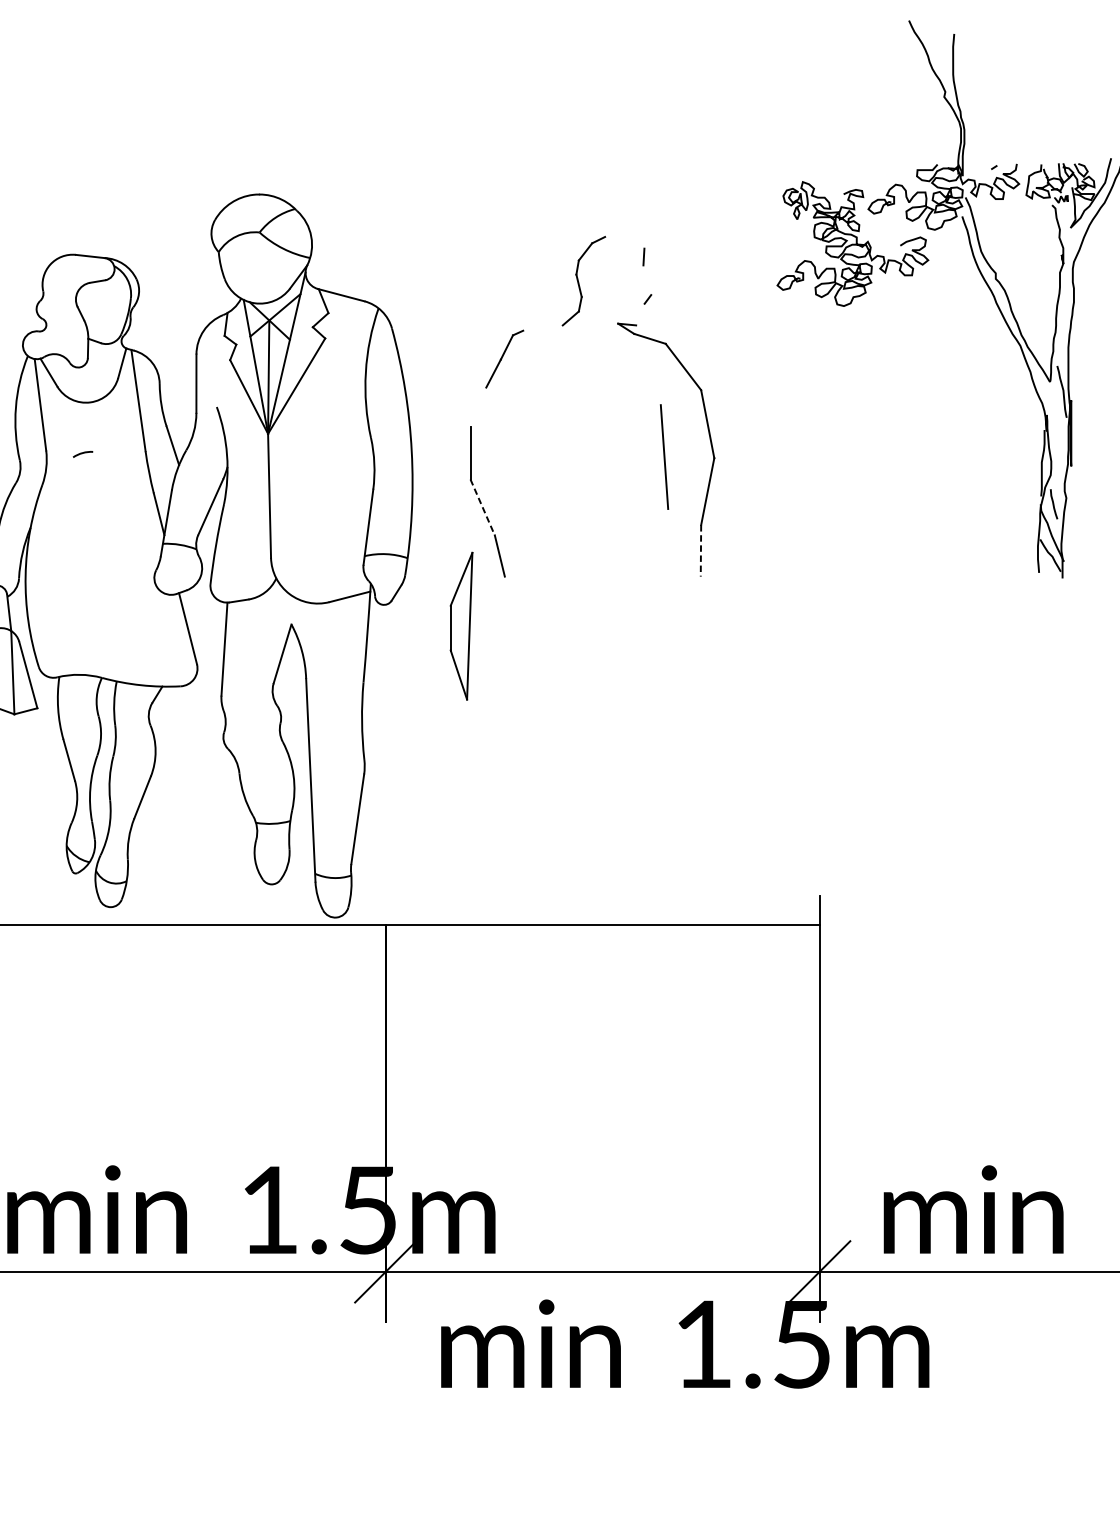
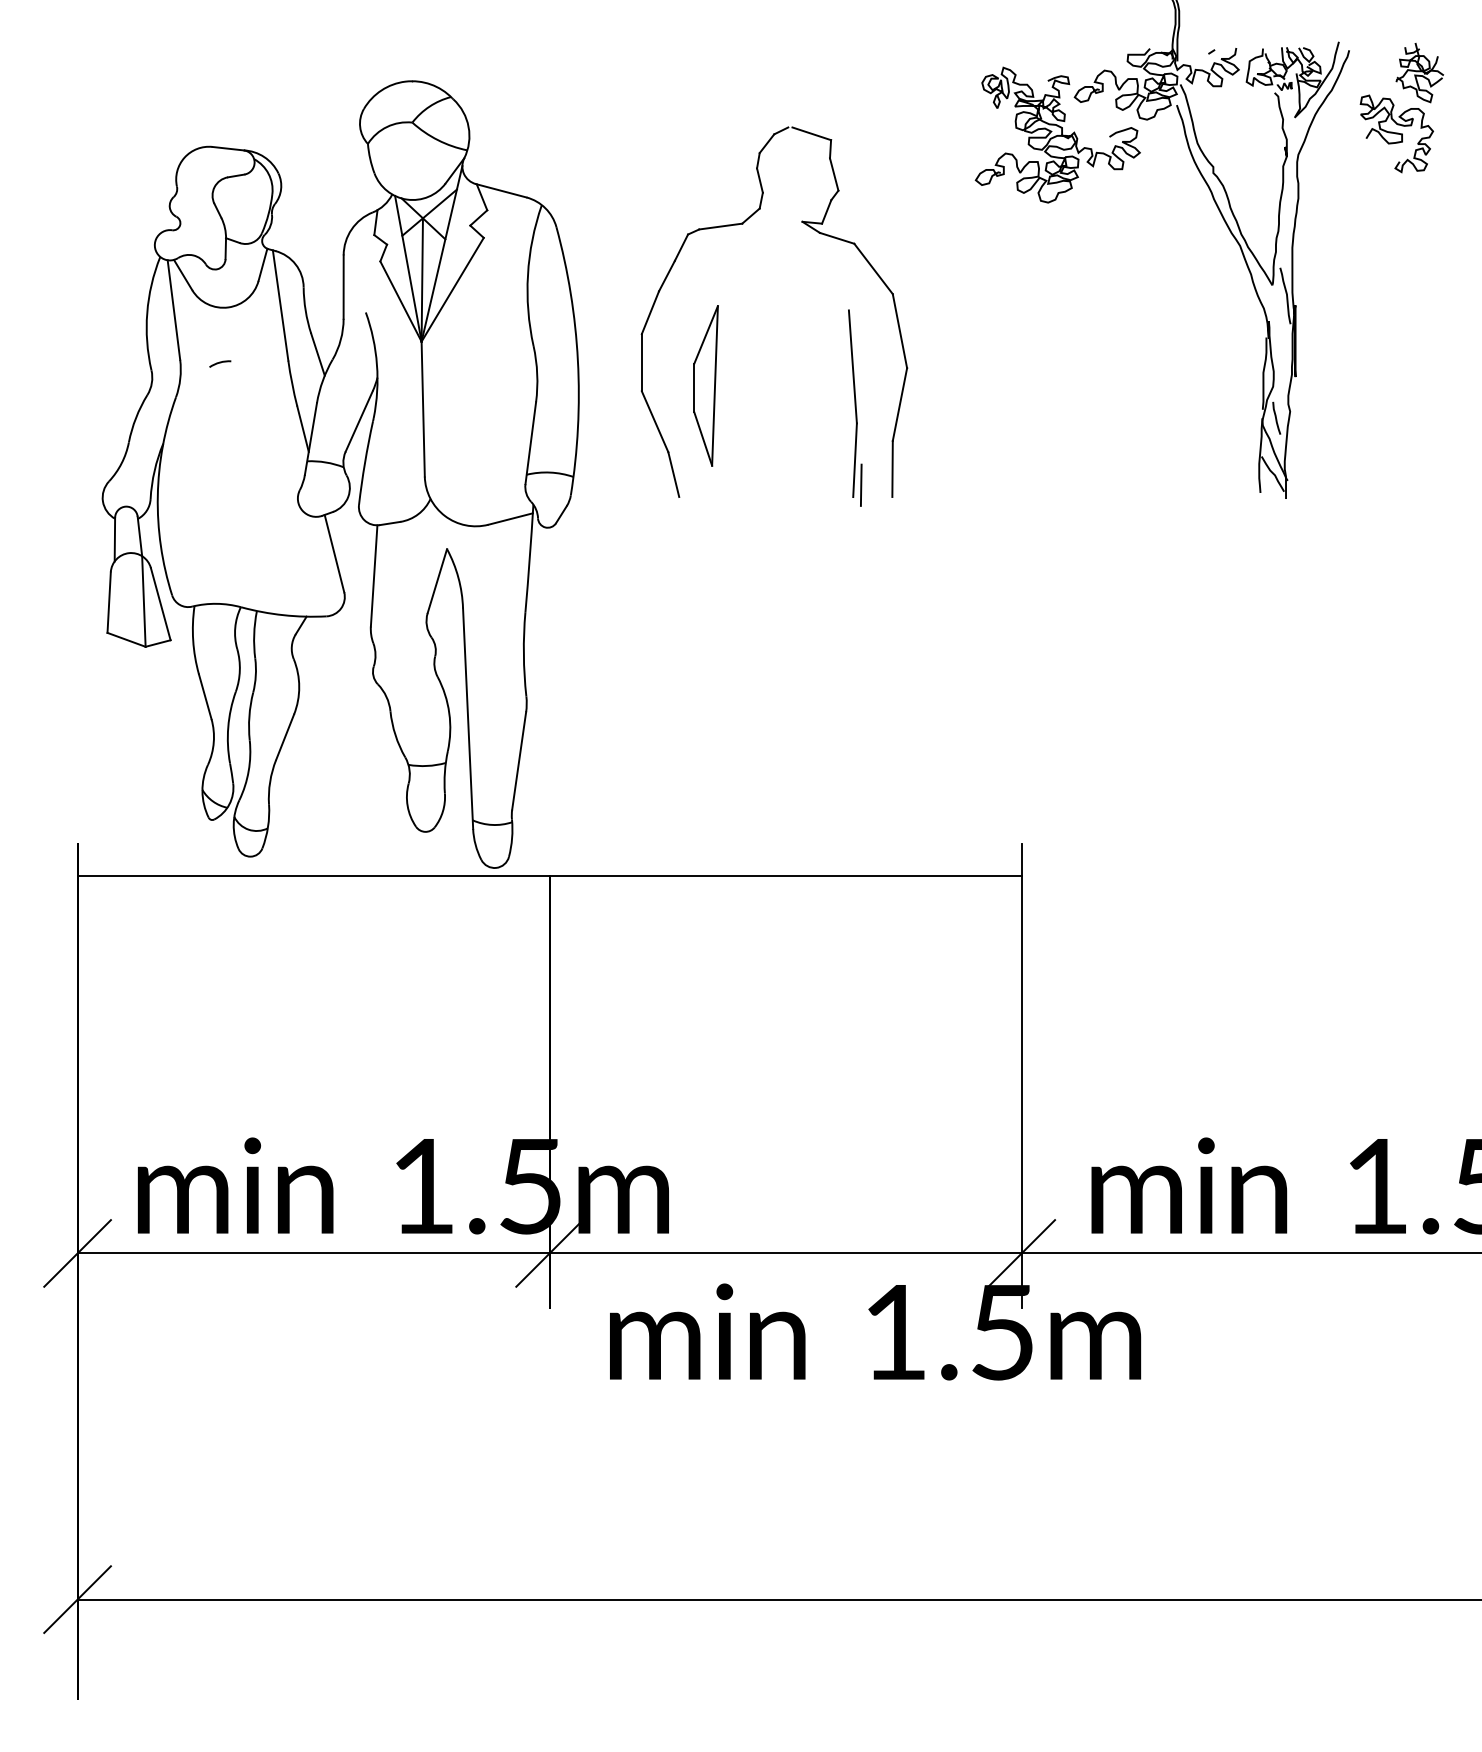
line: (626, 242) -> (811, 133), added
line: (647, 280) -> (834, 174), added
line: (640, 314) -> (826, 211), added
line: (542, 328) -> (720, 226), added
line: (478, 407) -> (650, 312), added
line: (483, 508) -> (655, 422), dashed -> solid
line: (665, 543) -> (854, 460), added
line: (700, 551) -> (892, 469), dashed -> solid
line: (671, 565) -> (860, 484), added
part: (461, 625) -> (705, 385), moved

